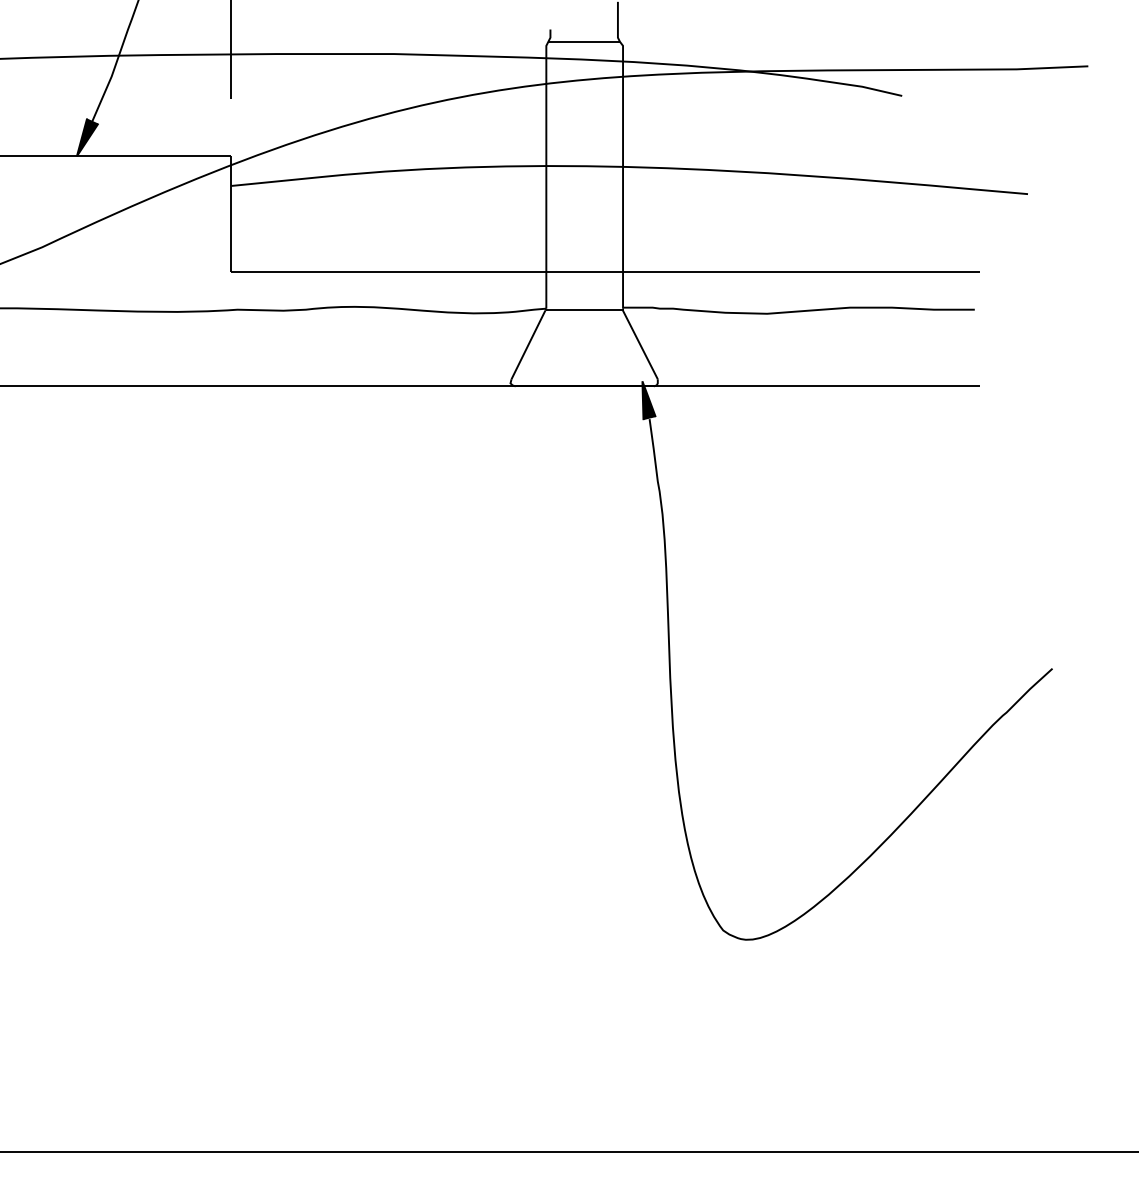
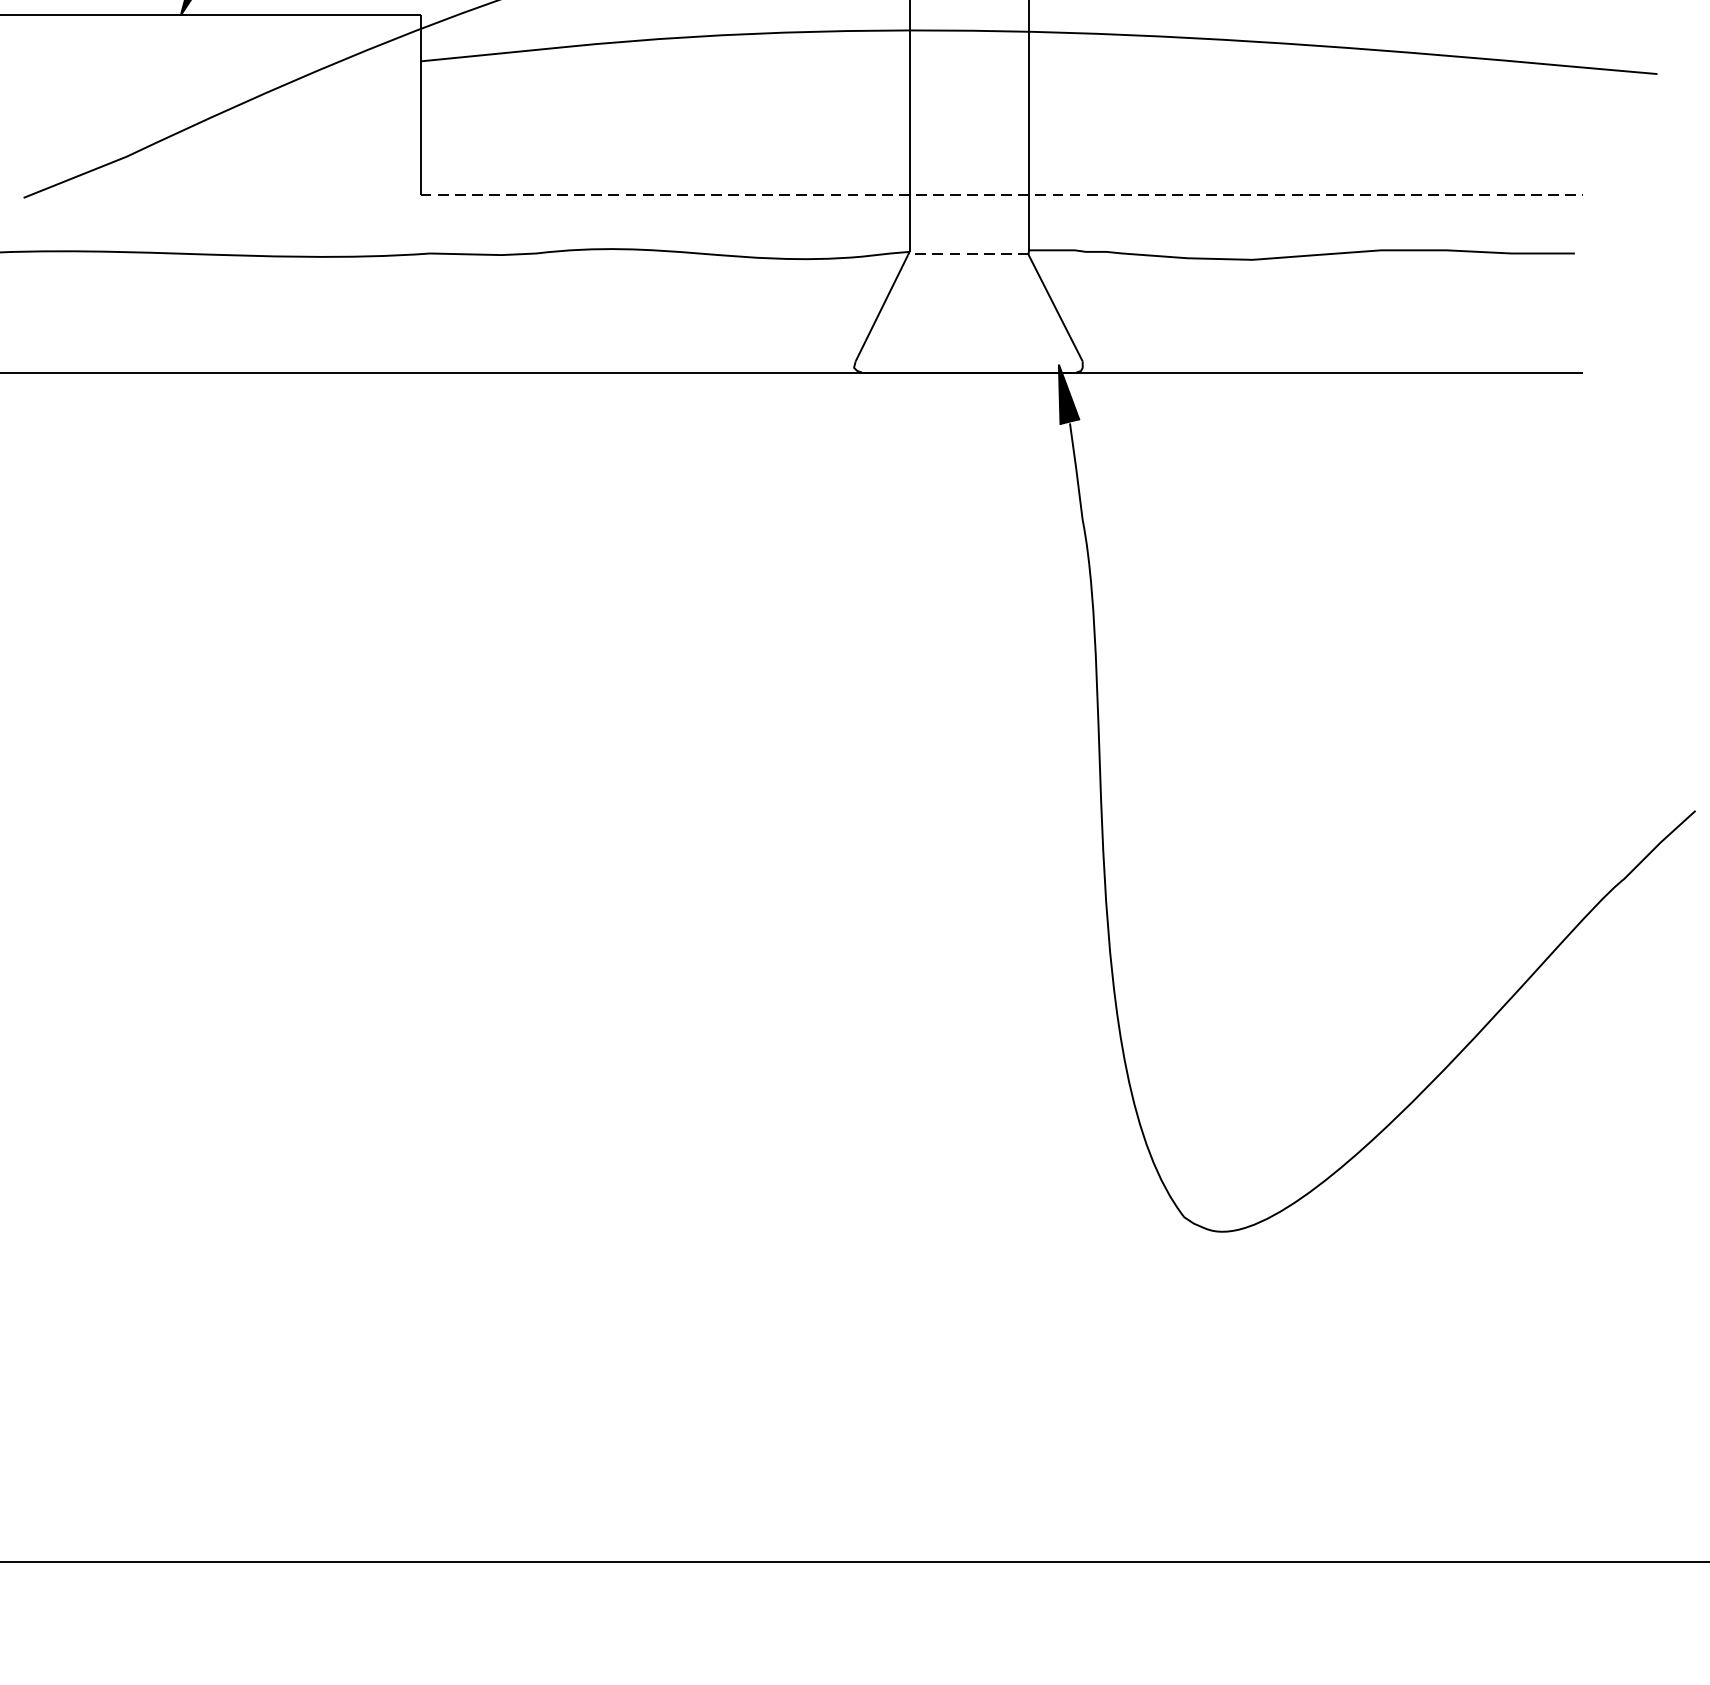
line: (606, 271) -> (1003, 194), solid -> dashed
line: (584, 309) -> (968, 253), solid -> dashed

